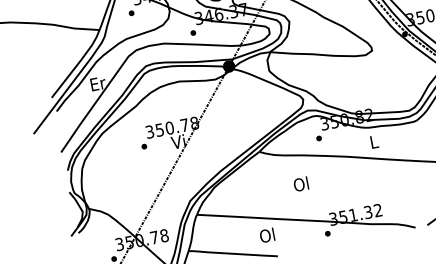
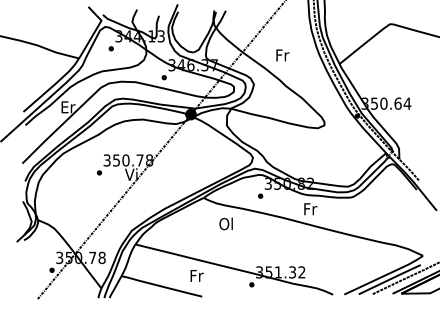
text: (374, 142) -> (310, 209), L -> Fr
text: (300, 183) -> (225, 223), moved
text: (267, 235) -> (196, 275), Ol -> Fr

